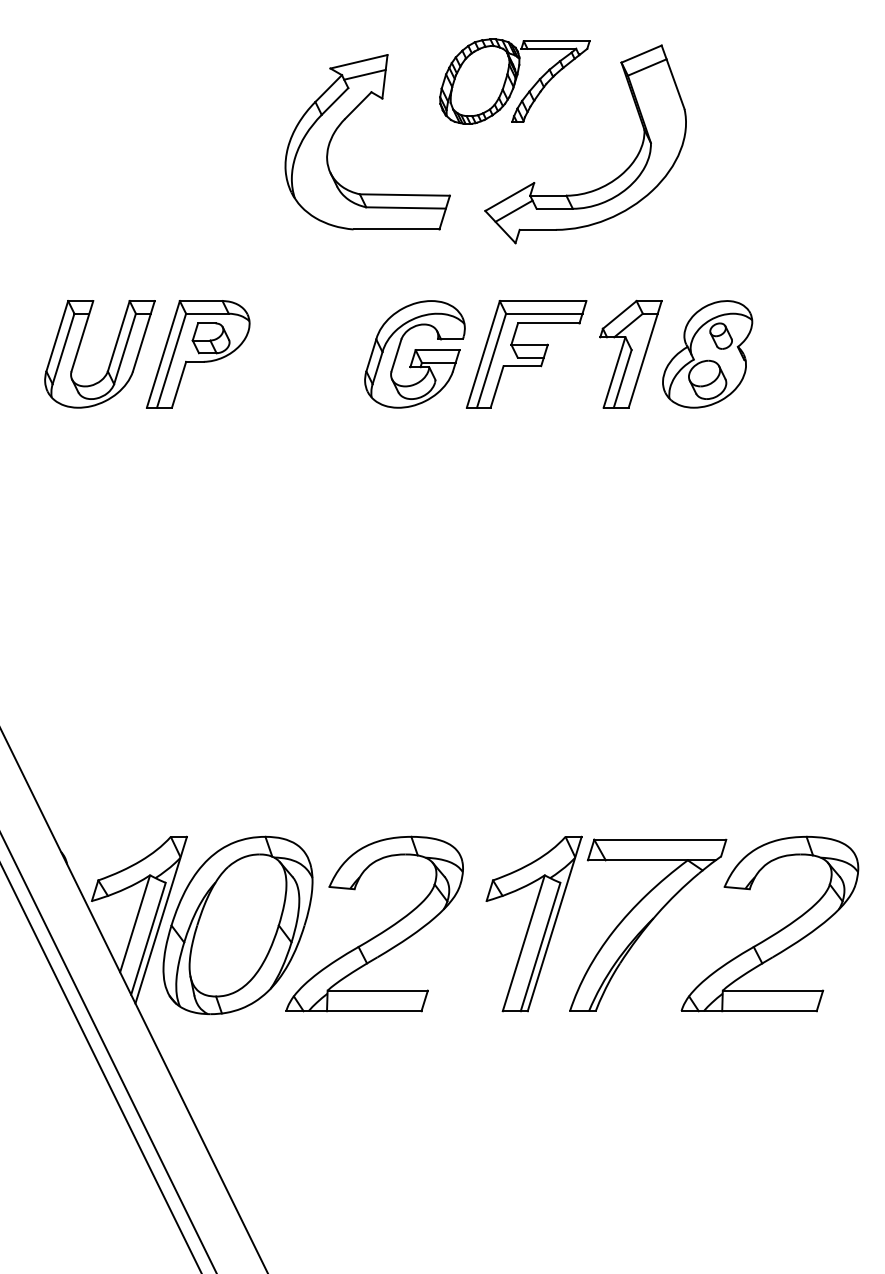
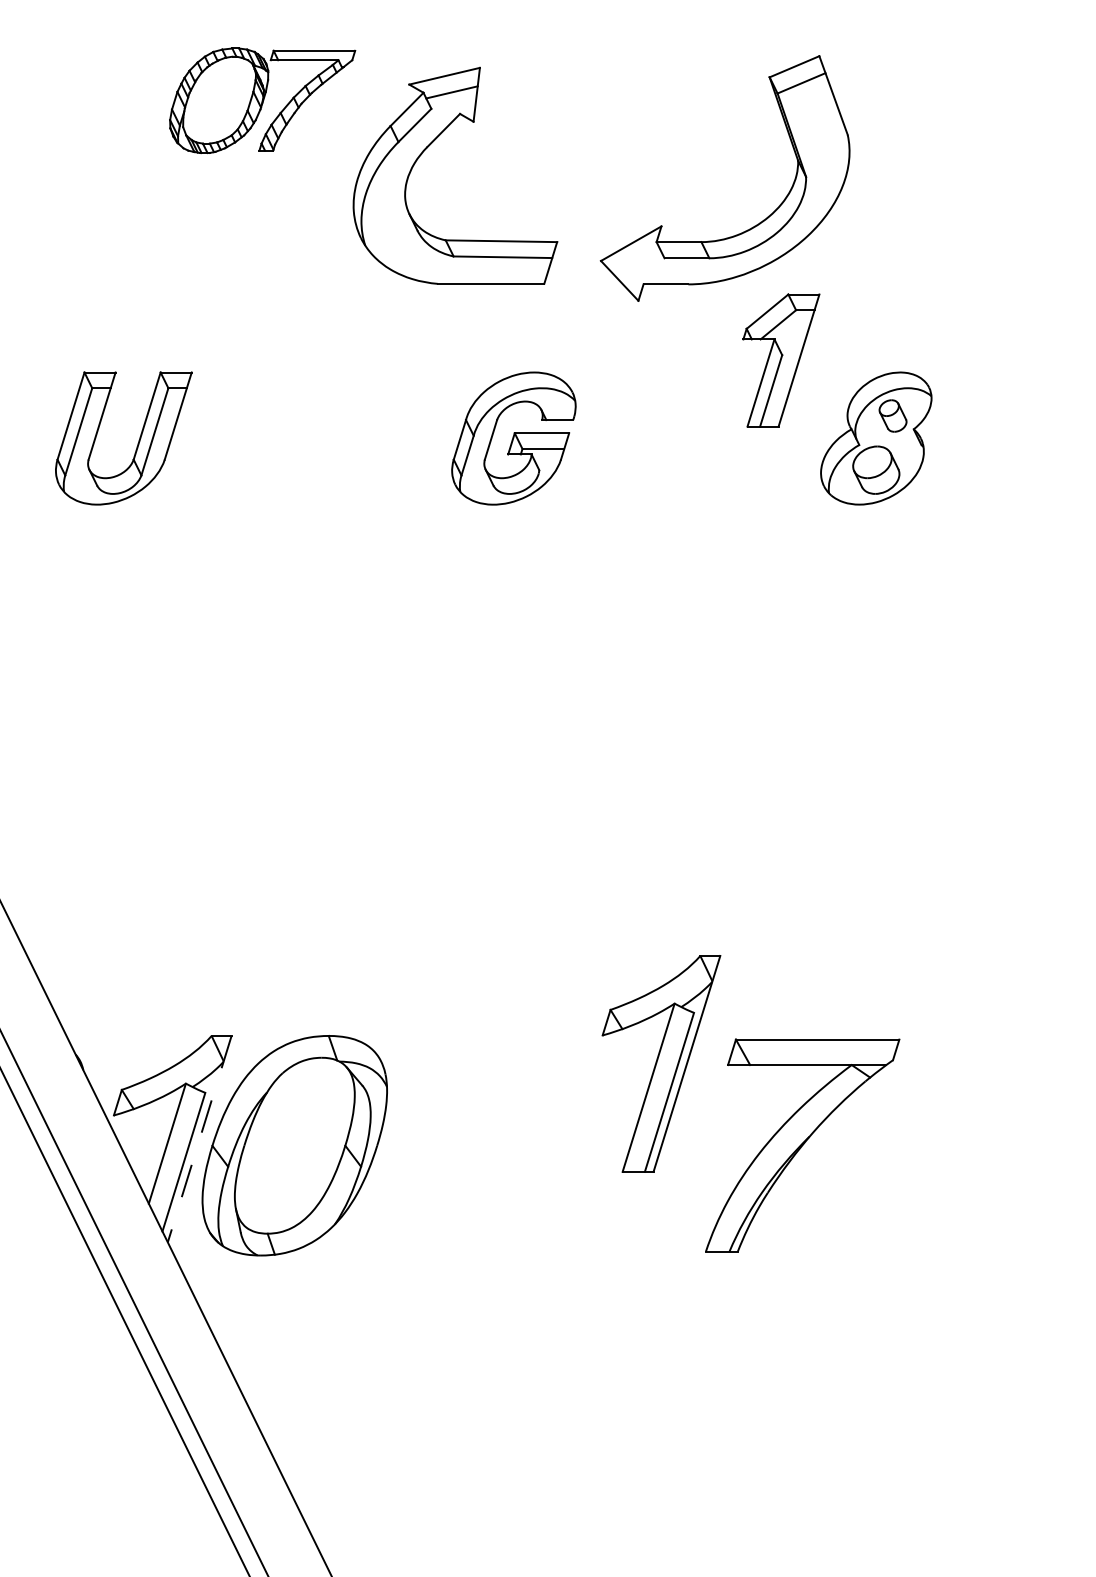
part: (514, 81) -> (262, 100), moved
line: (513, 211) -> (636, 261), removed
part: (198, 354) -> (245, 438), removed
part: (526, 354) -> (652, 438), removed
part: (631, 354) -> (781, 360), moved
line: (161, 920) -> (199, 1139), solid -> dashed
part: (534, 923) -> (661, 1063), moved
part: (380, 932) -> (471, 1154), removed
part: (774, 933) -> (959, 1155), removed

